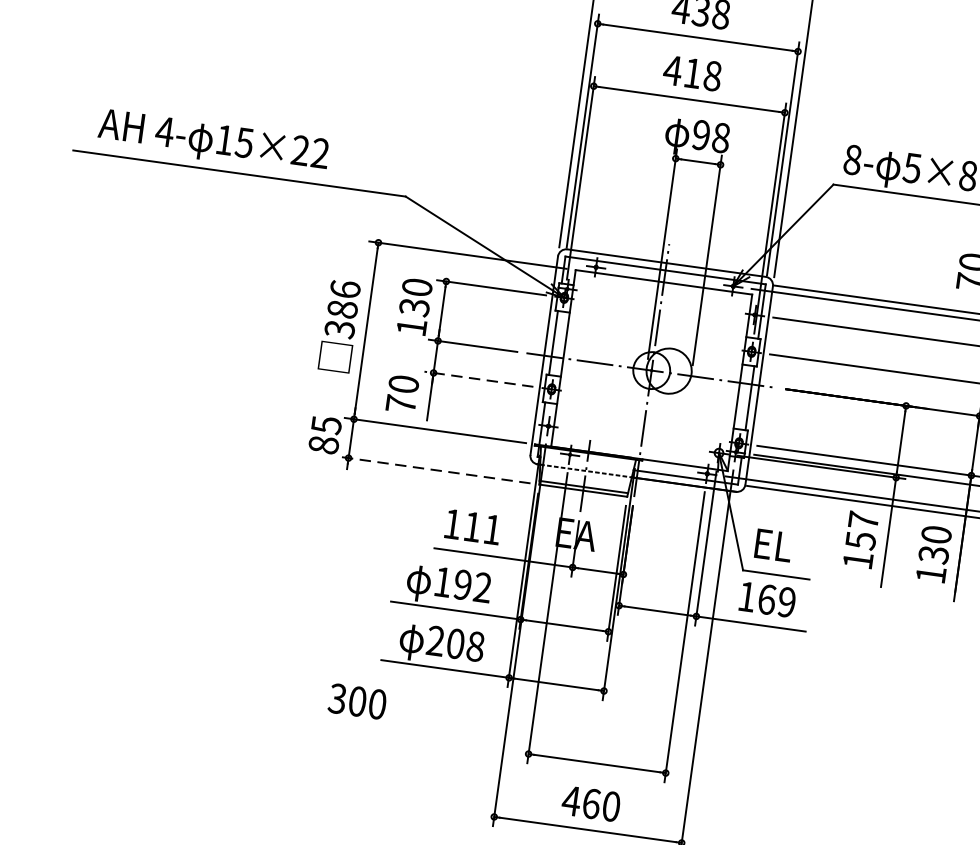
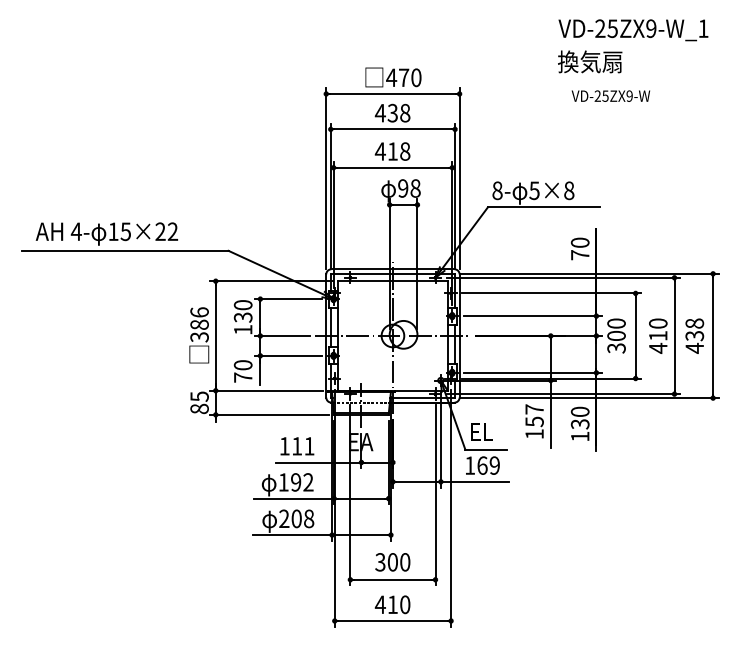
line: (479, 378) -> (288, 355), dashed -> solid
line: (433, 469) -> (268, 414), dashed -> solid
text: (356, 701) -> (392, 562), moved
text: (592, 803) -> (393, 604), 460 -> 410

